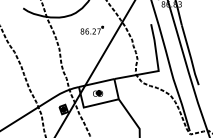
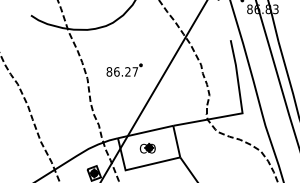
part: (91, 29) -> (123, 68), moved

